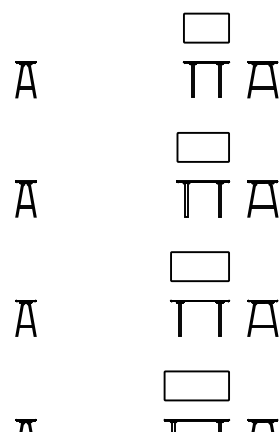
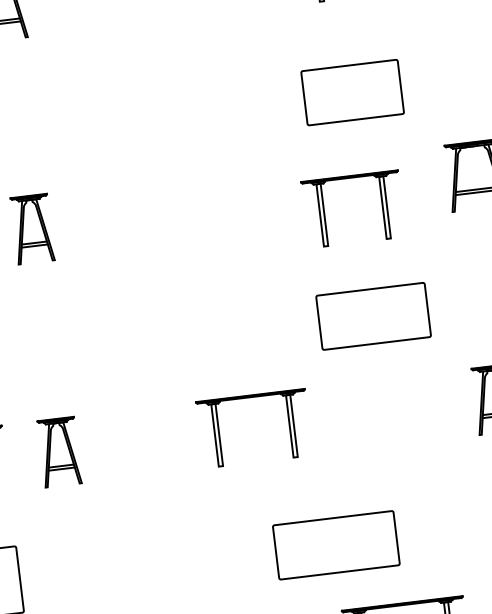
part: (188, 198) -> (325, 211), moved
part: (200, 301) -> (251, 397), moved
part: (196, 385) -> (335, 544), moved

